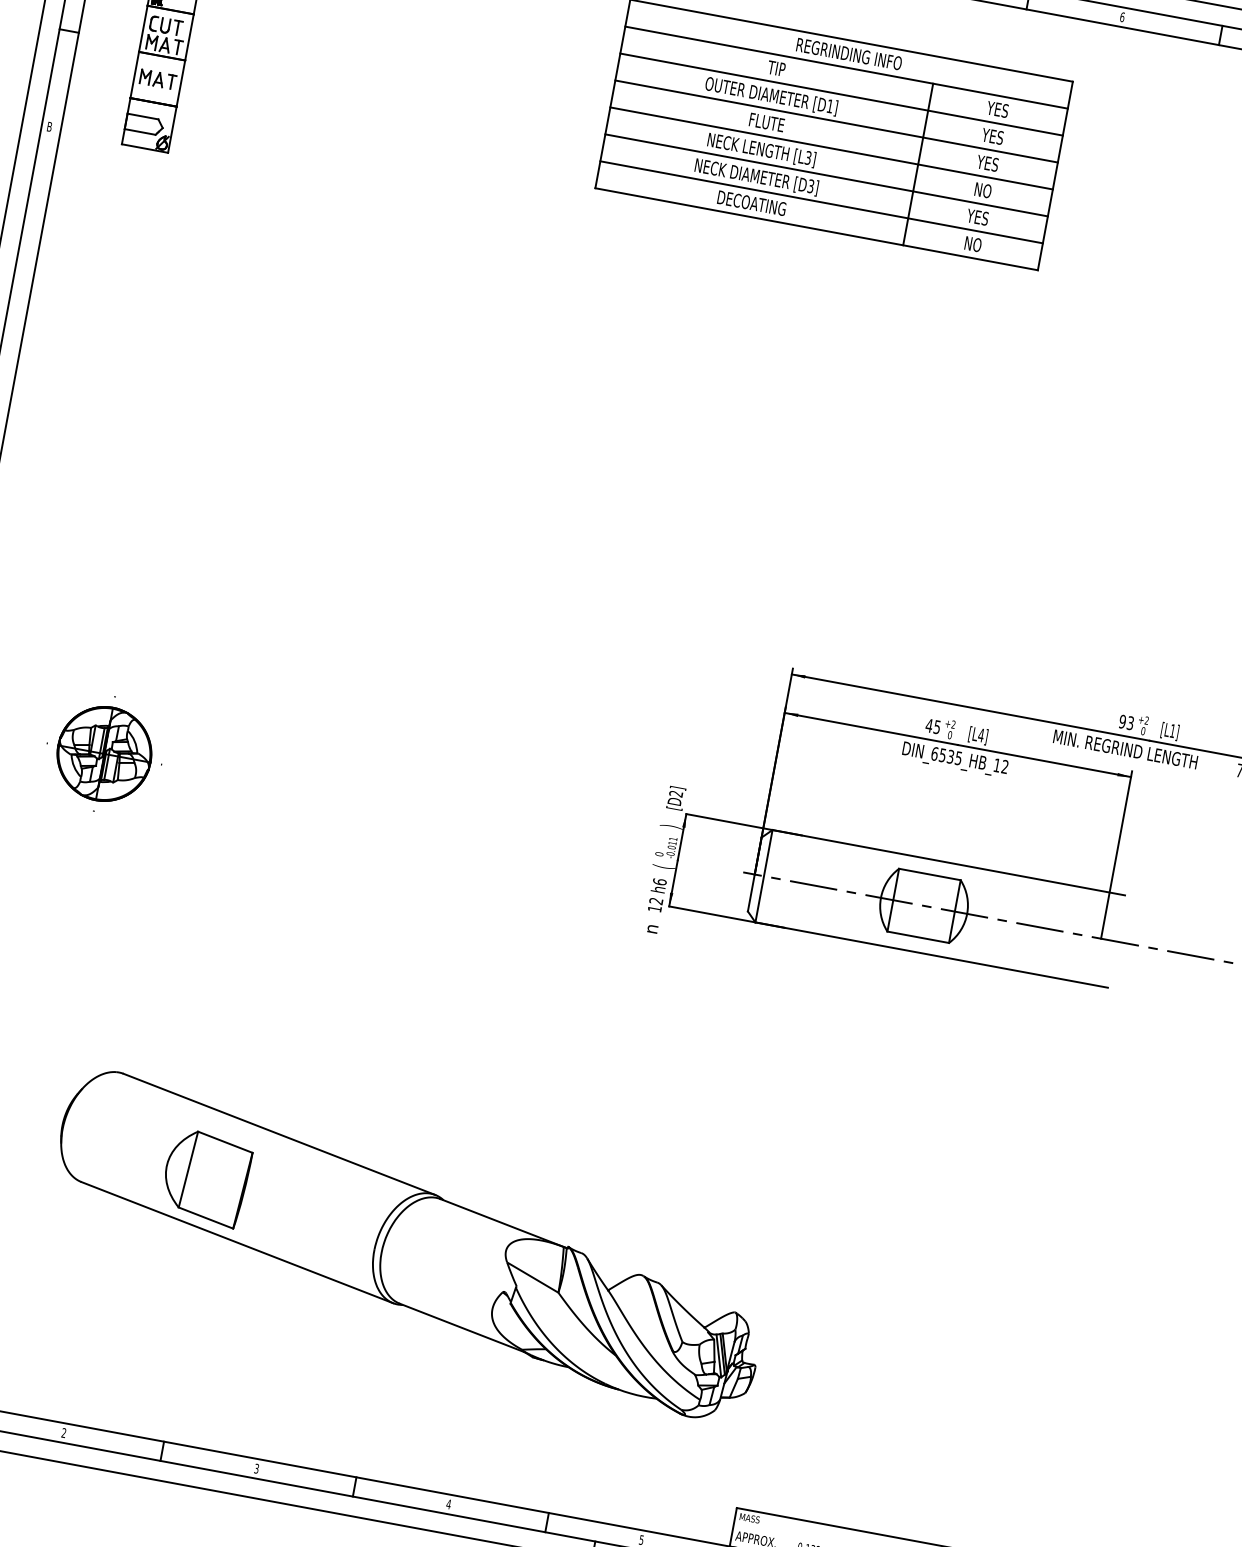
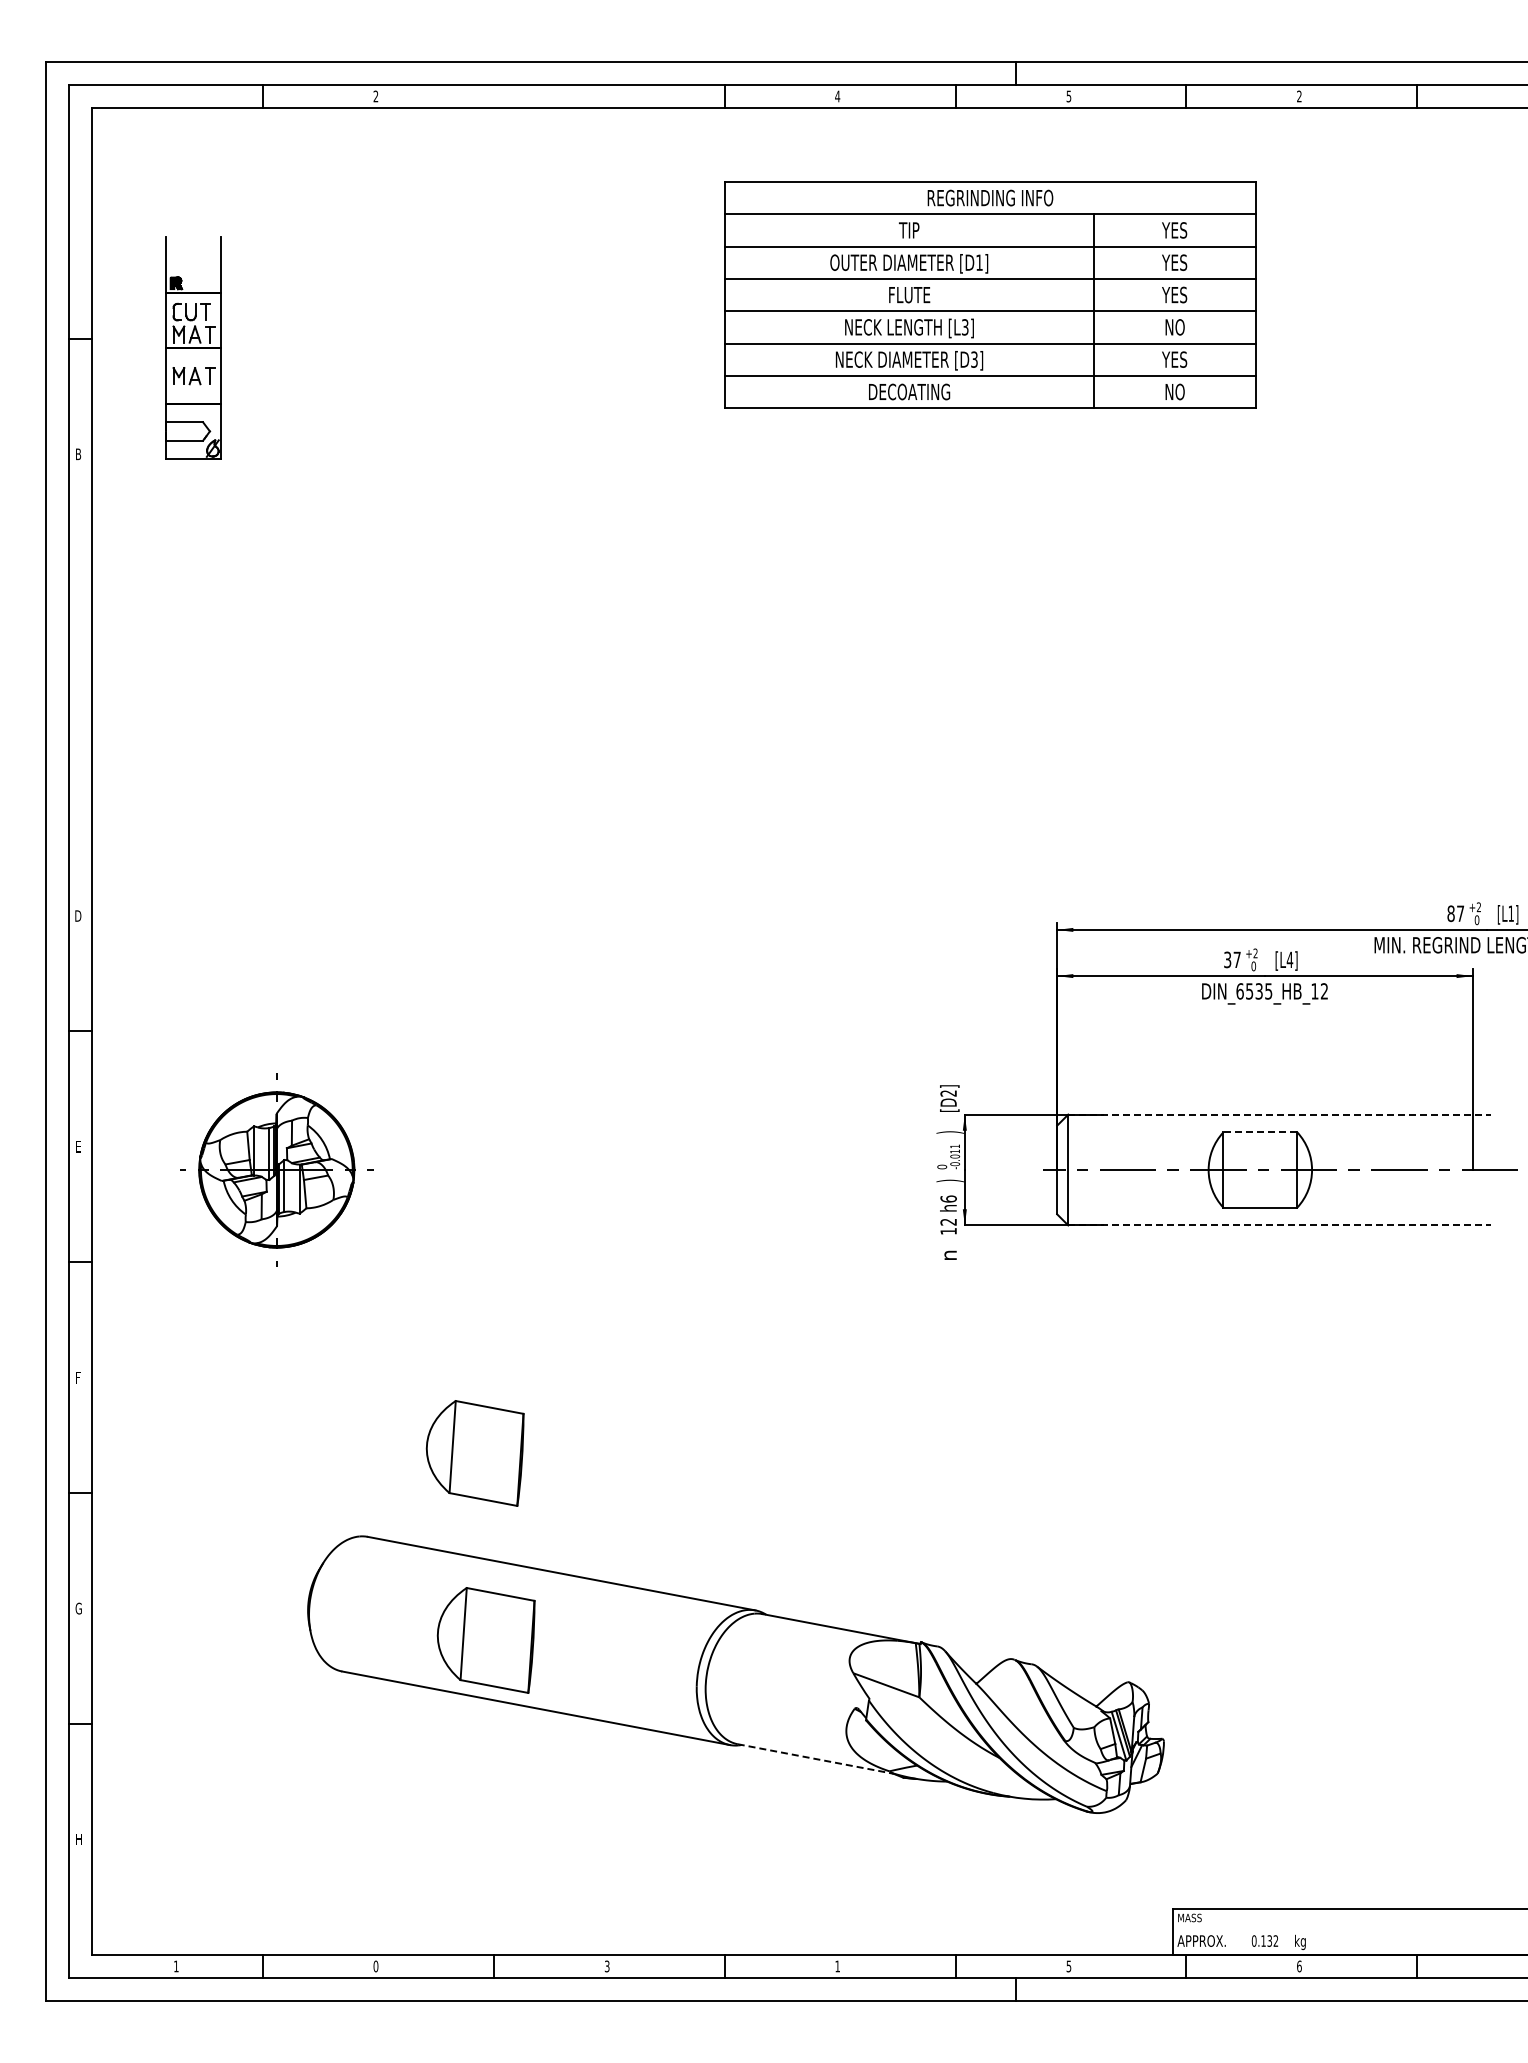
text: (1122, 17) -> (1299, 96), 6 -> 2
text: (1126, 722) -> (1455, 913), 93 -> 87
text: (932, 726) -> (1231, 959), 45 -> 37
part: (104, 753) -> (276, 1169), size x1.4
line: (949, 862) -> (1280, 1114), solid -> dashed
text: (663, 866) -> (949, 1180), ( -> )
line: (929, 874) -> (1260, 1132), solid -> dashed
line: (932, 955) -> (1280, 1225), solid -> dashed
part: (225, 1020) -> (474, 1453), added
line: (463, 1328) -> (816, 1759), solid -> dashed
text: (63, 1433) -> (375, 1966), 2 -> 0
text: (448, 1504) -> (837, 1966), 4 -> 1

